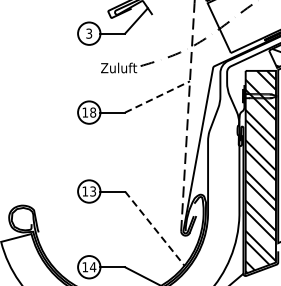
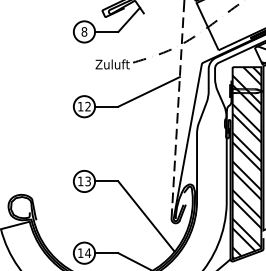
text: (89, 33) -> (84, 31), 3 -> 8
line: (157, 96) -> (149, 91), dashed -> solid
text: (92, 112) -> (87, 106), 18 -> 12
line: (154, 229) -> (146, 217), dashed -> solid

